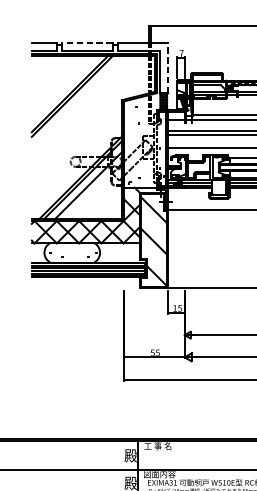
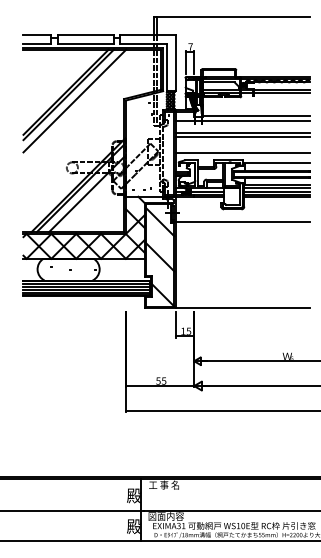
line: (87, 43) -> (85, 35), dashed -> solid
line: (168, 68) -> (175, 63), dashed -> solid
line: (77, 101) -> (74, 100), added

